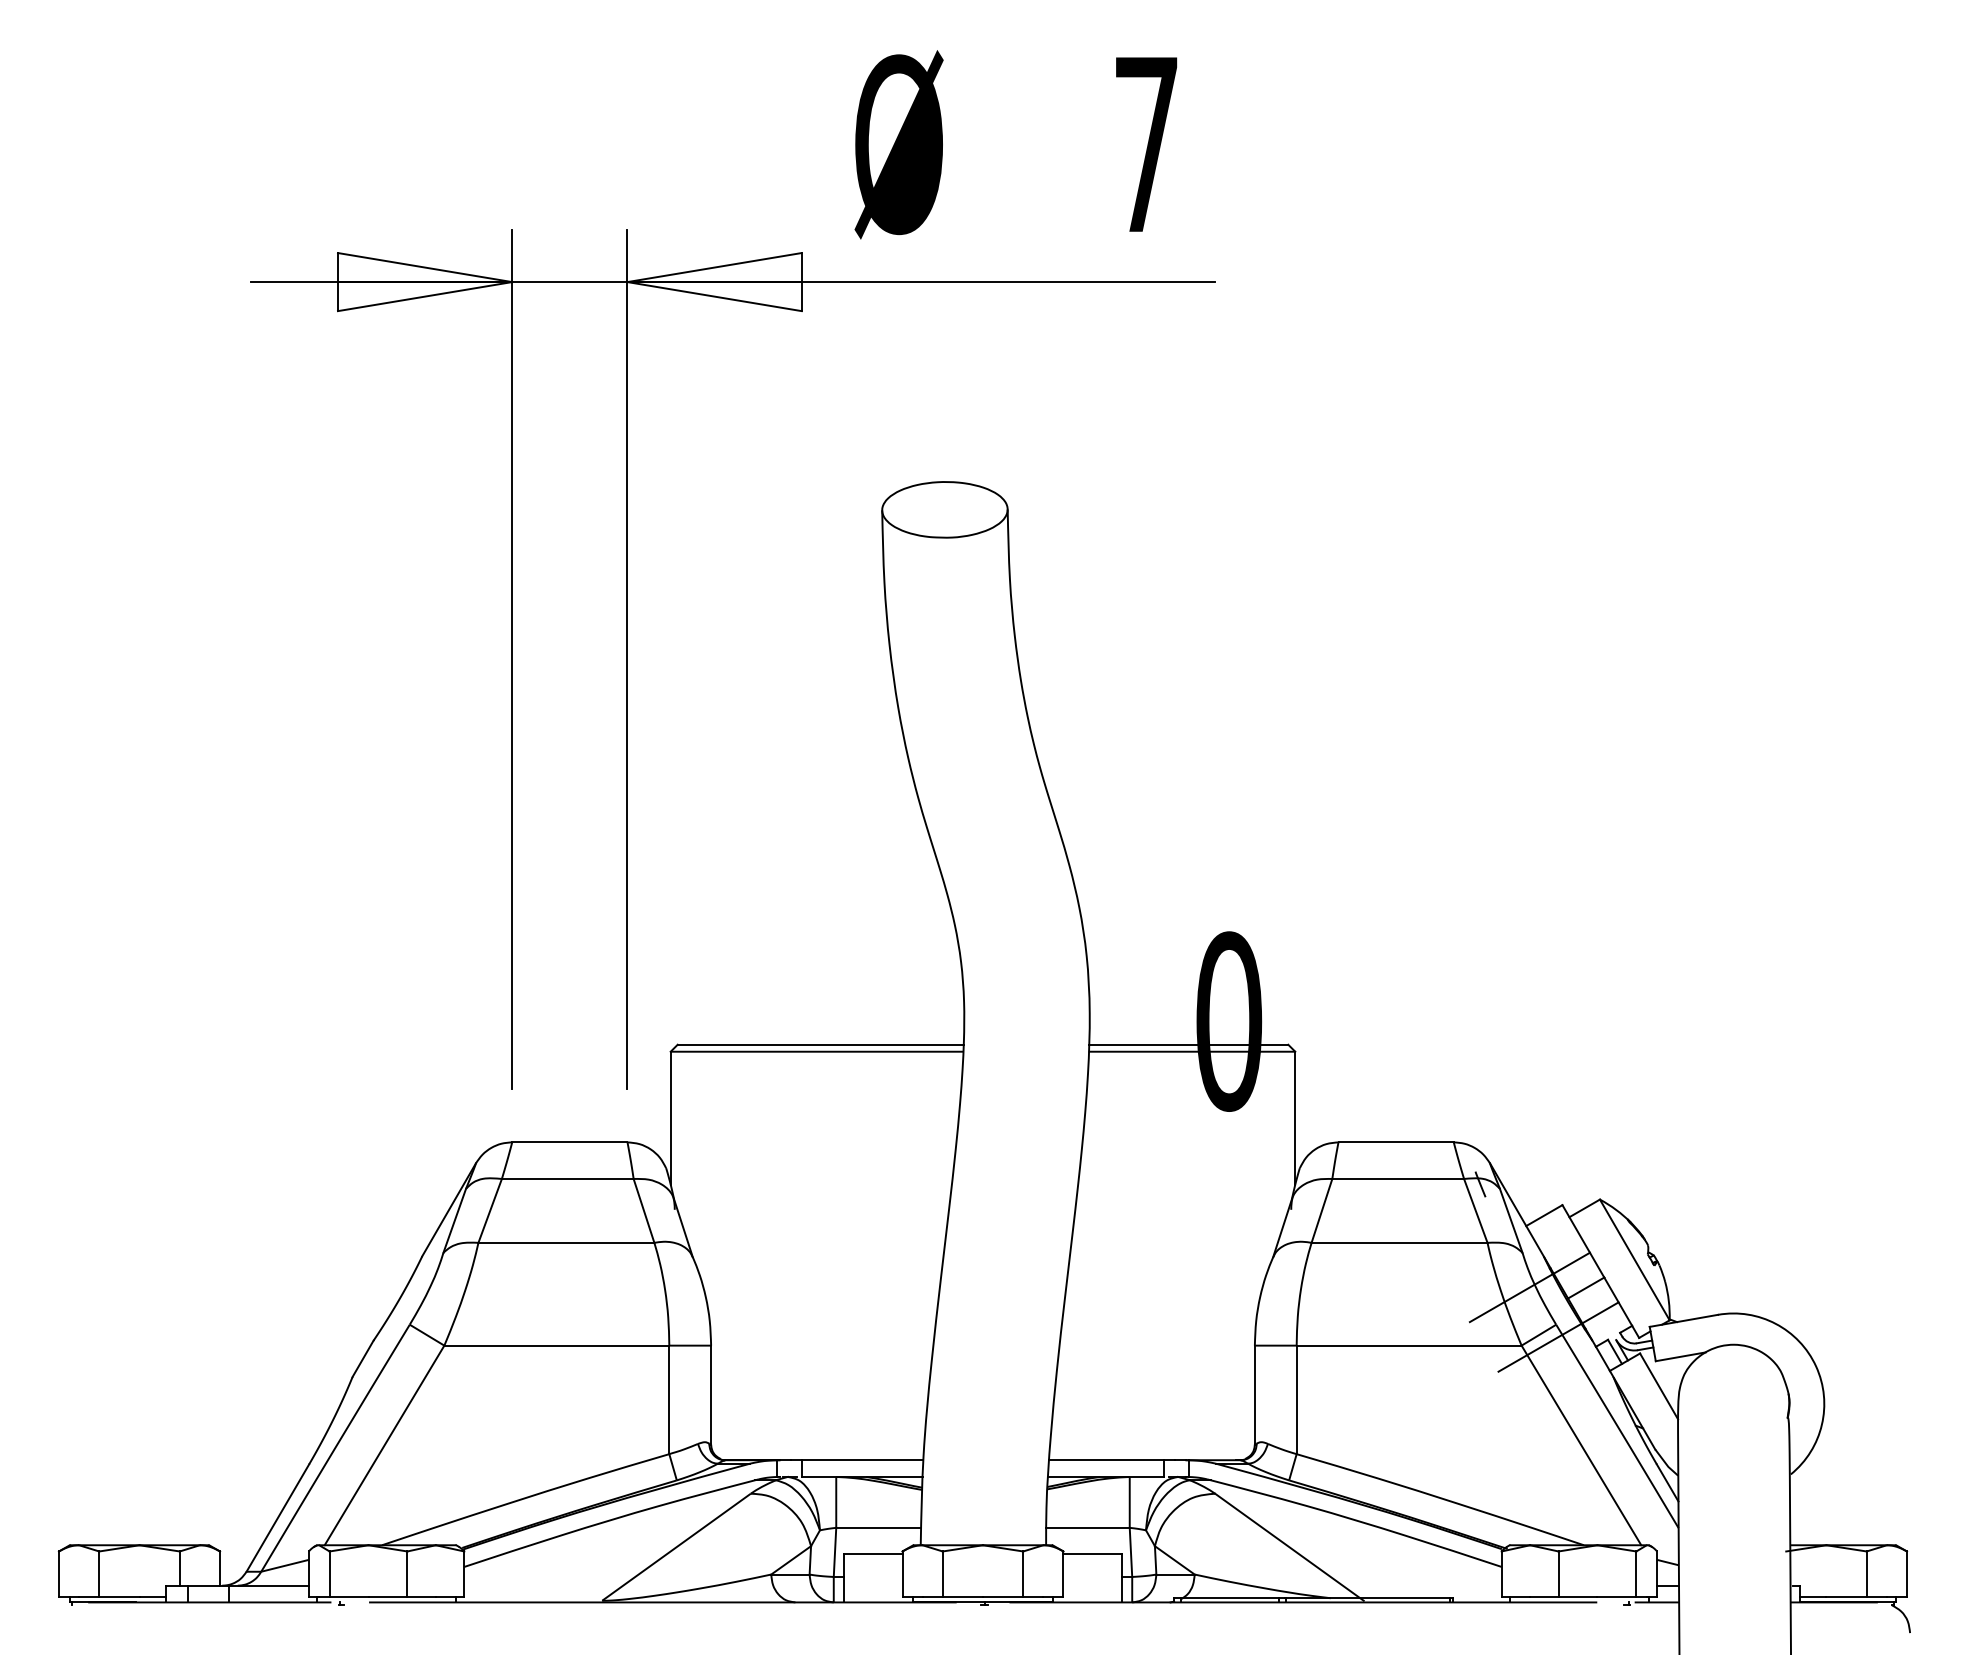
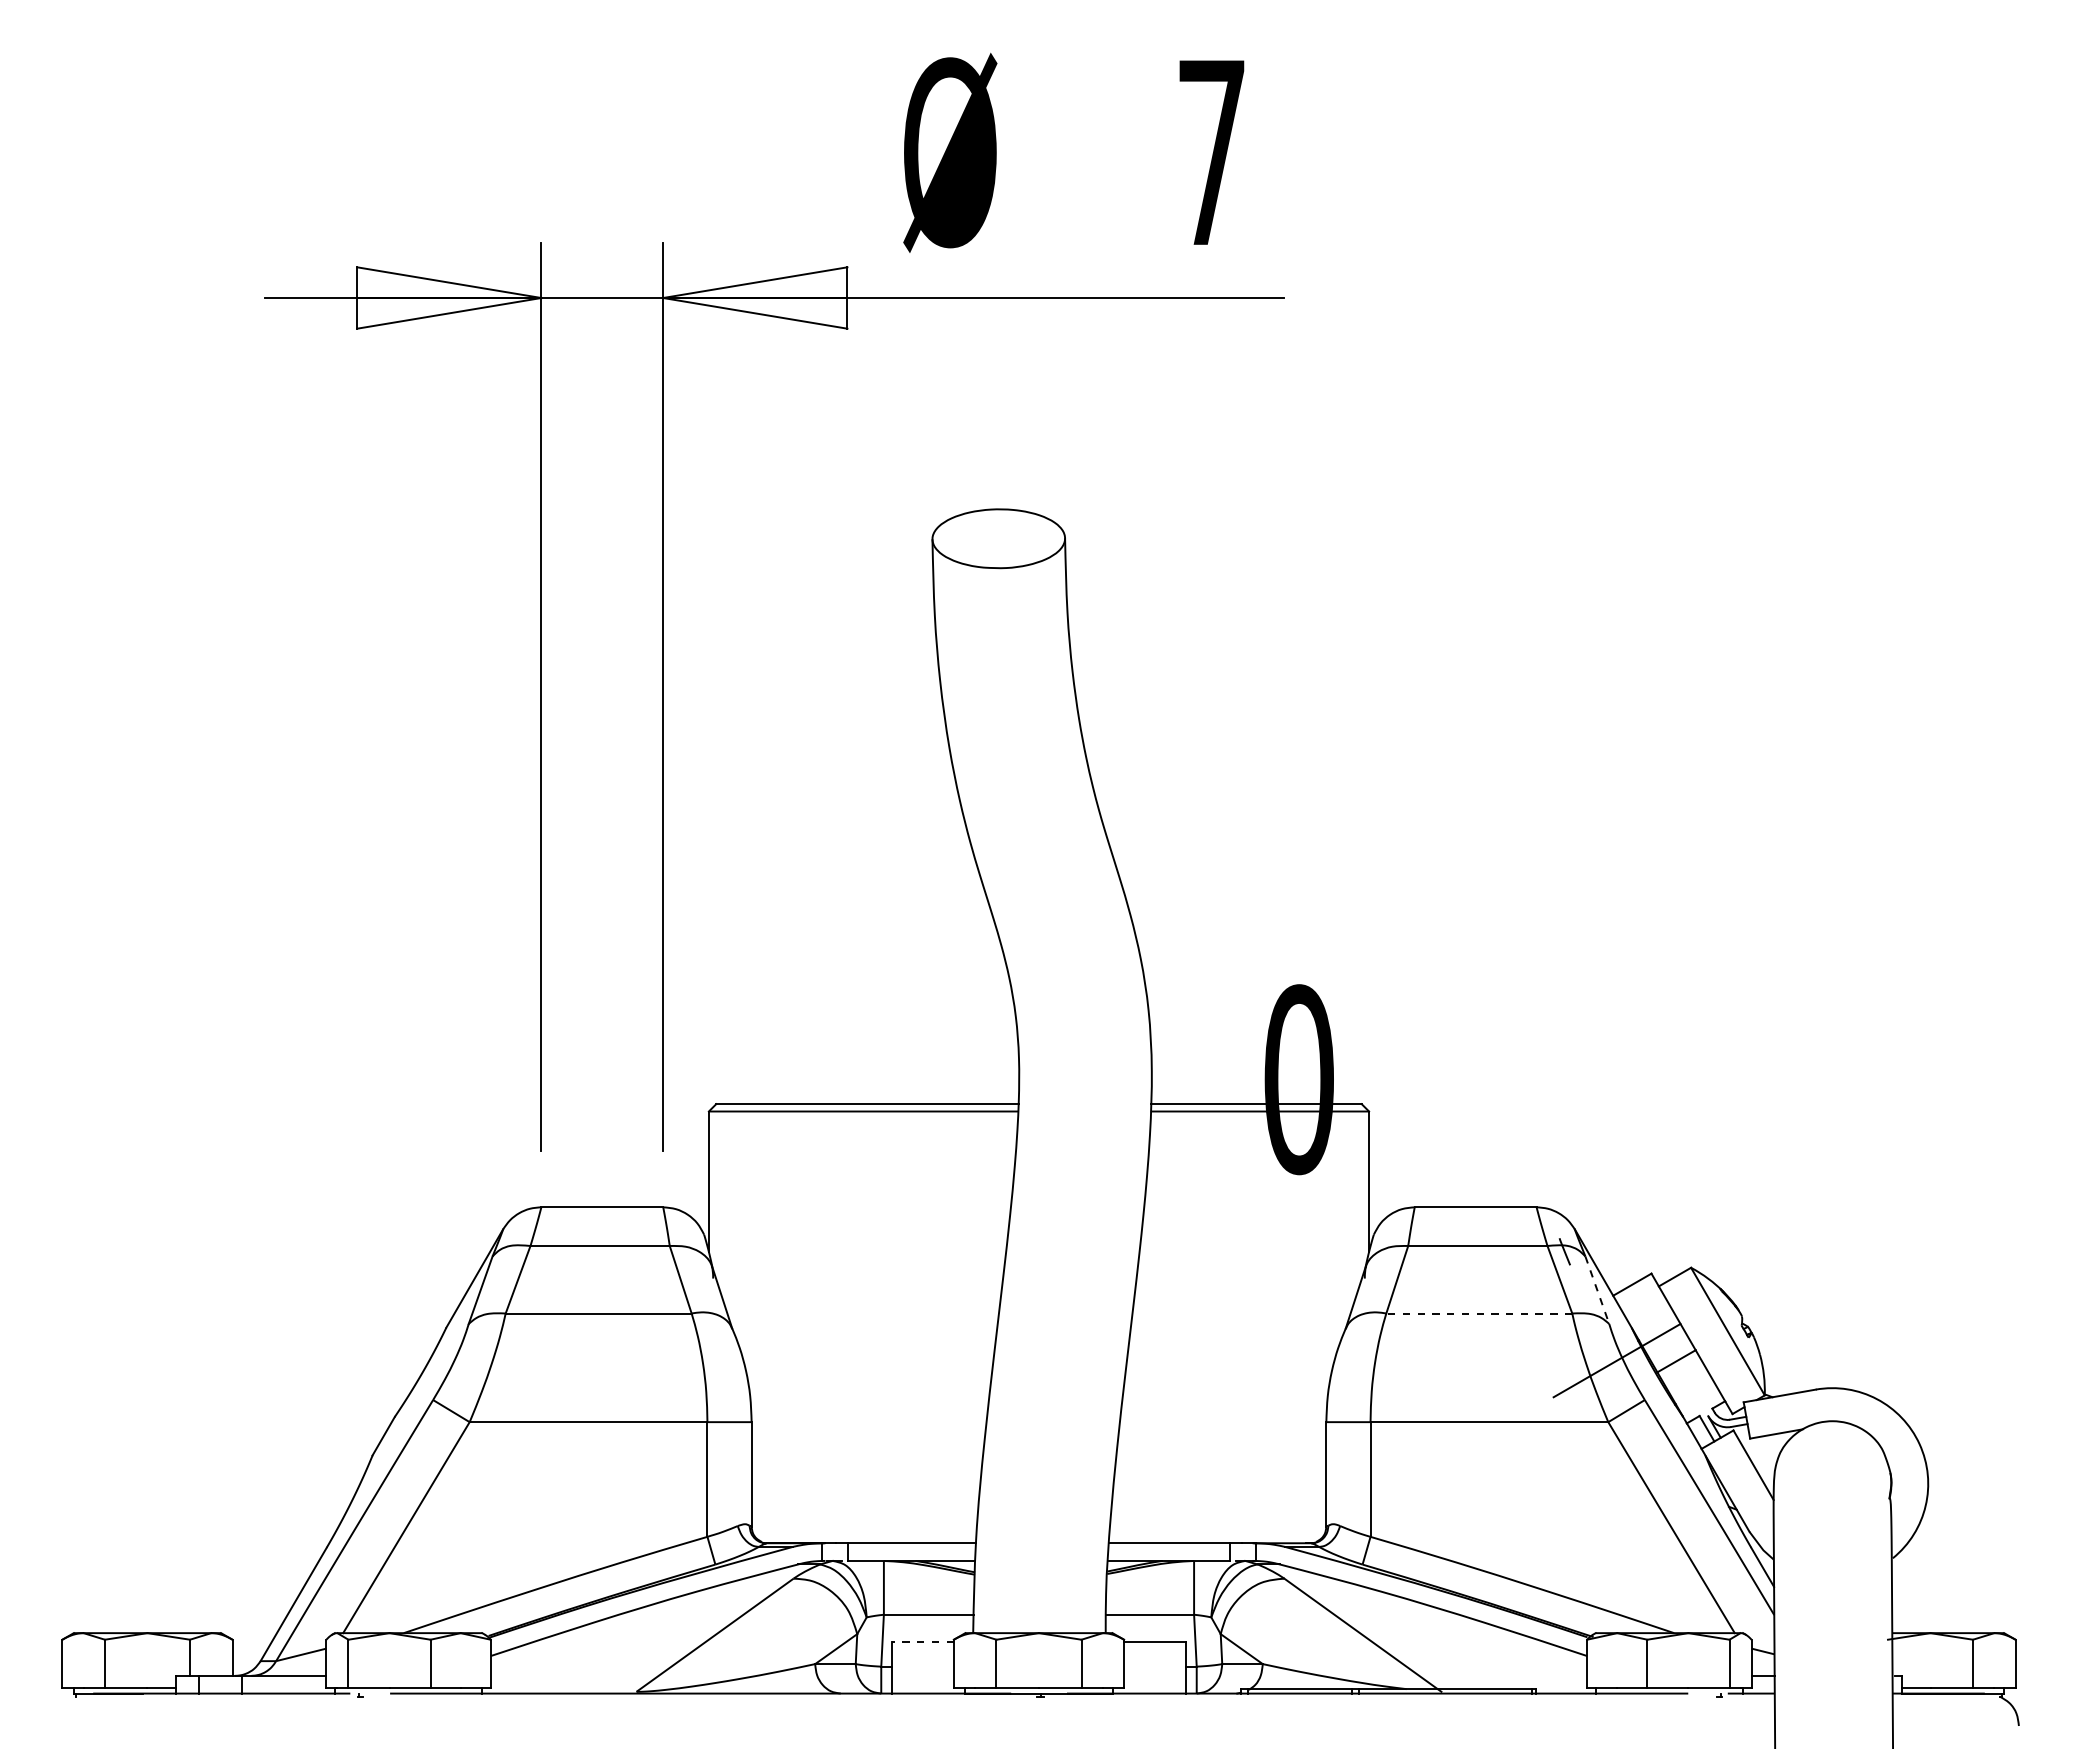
line: (1511, 1221) -> (1597, 1290), solid -> dashed
line: (1399, 1242) -> (1479, 1313), solid -> dashed
line: (1557, 1336) -> (1646, 1412), removed
line: (872, 1553) -> (922, 1641), solid -> dashed

